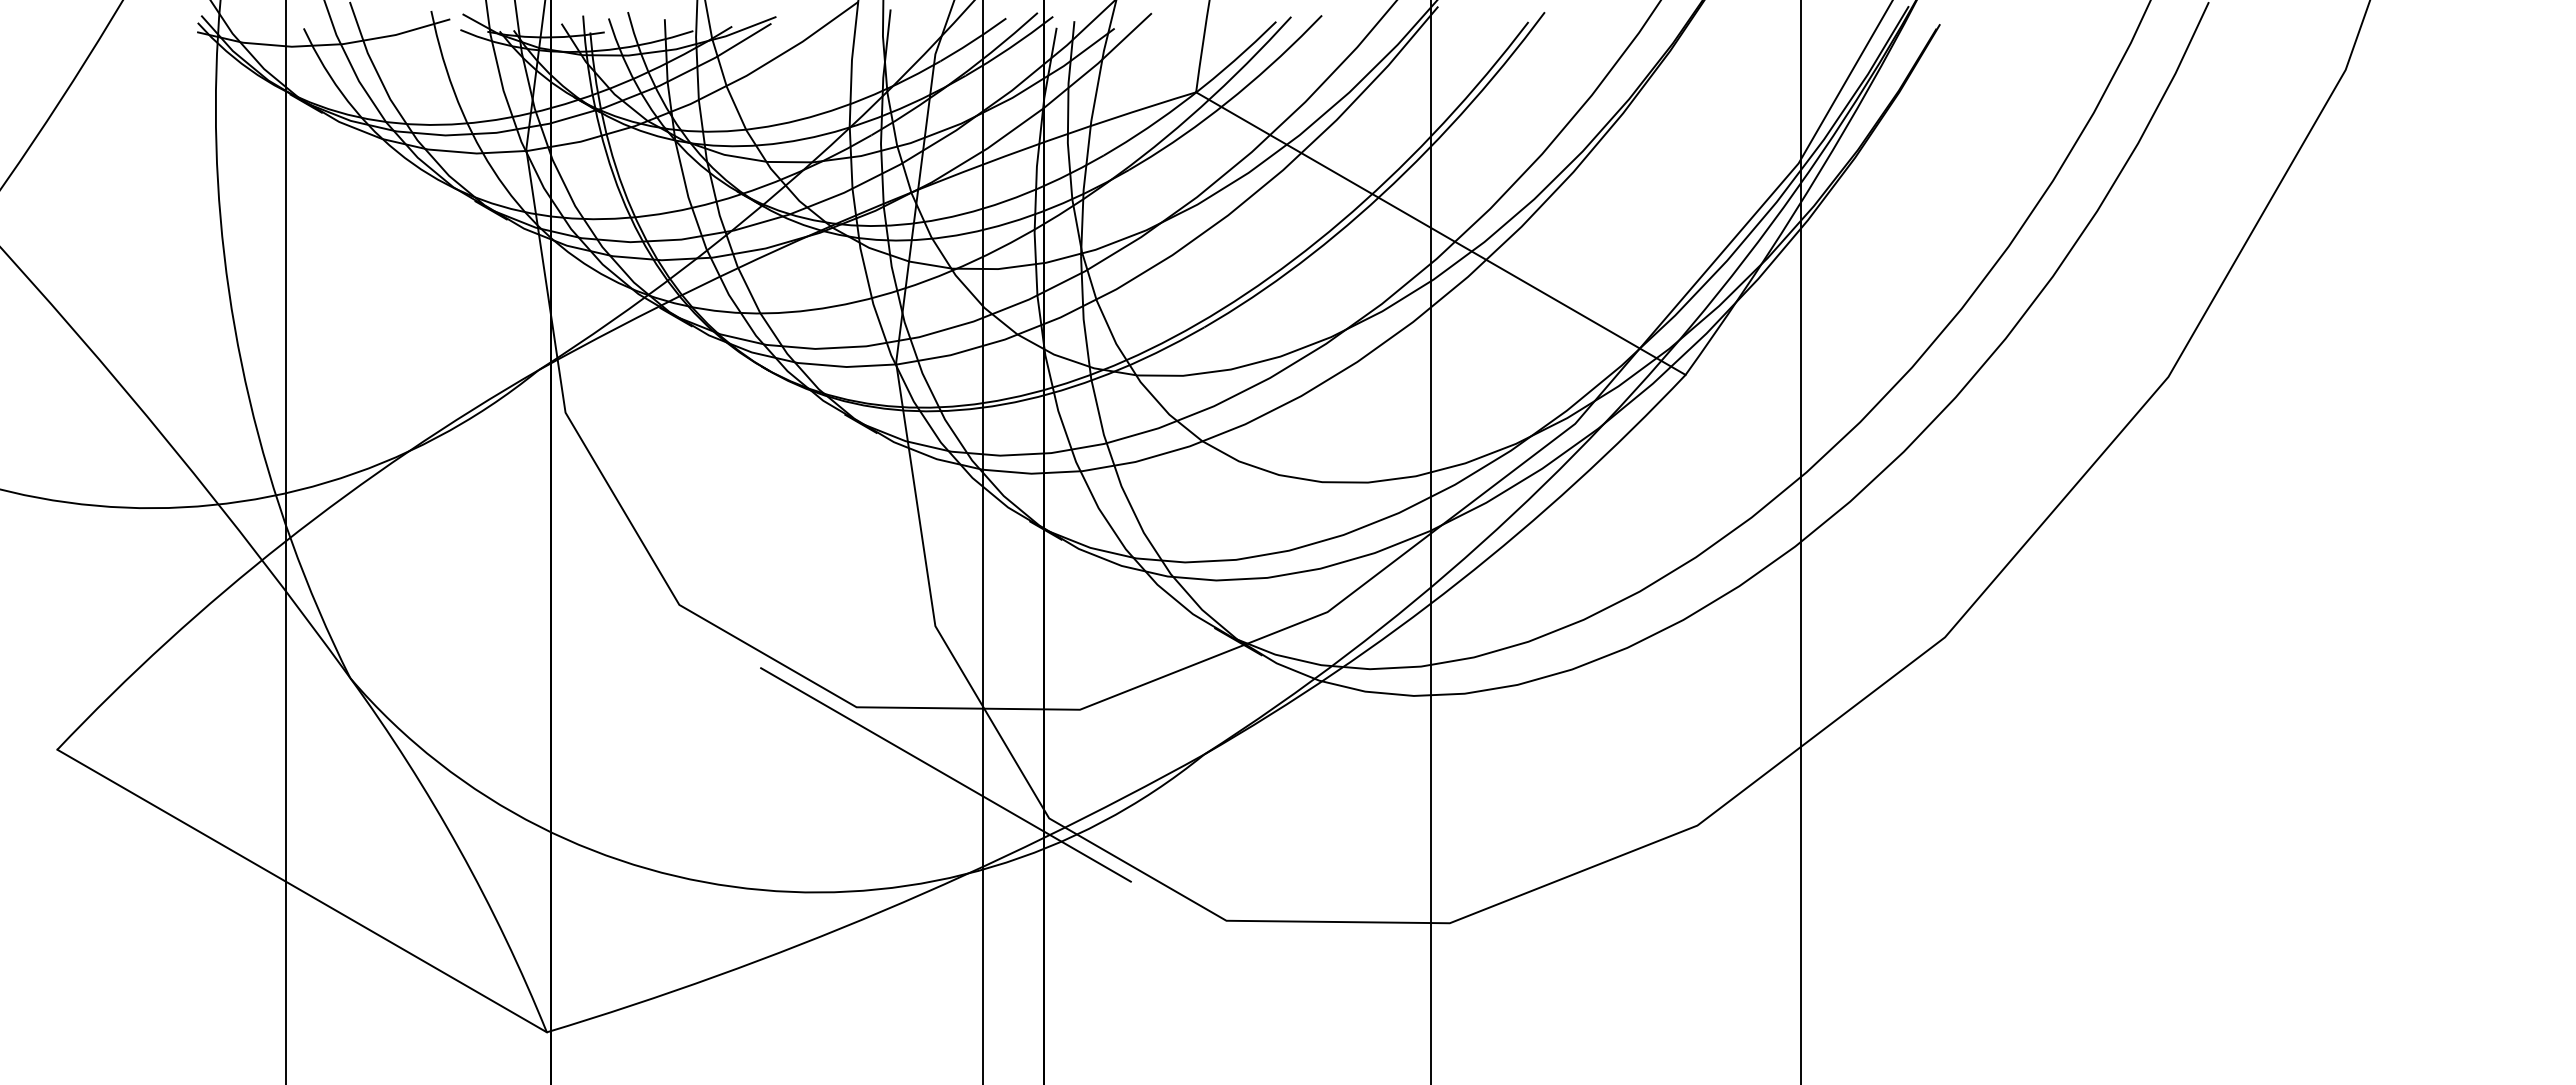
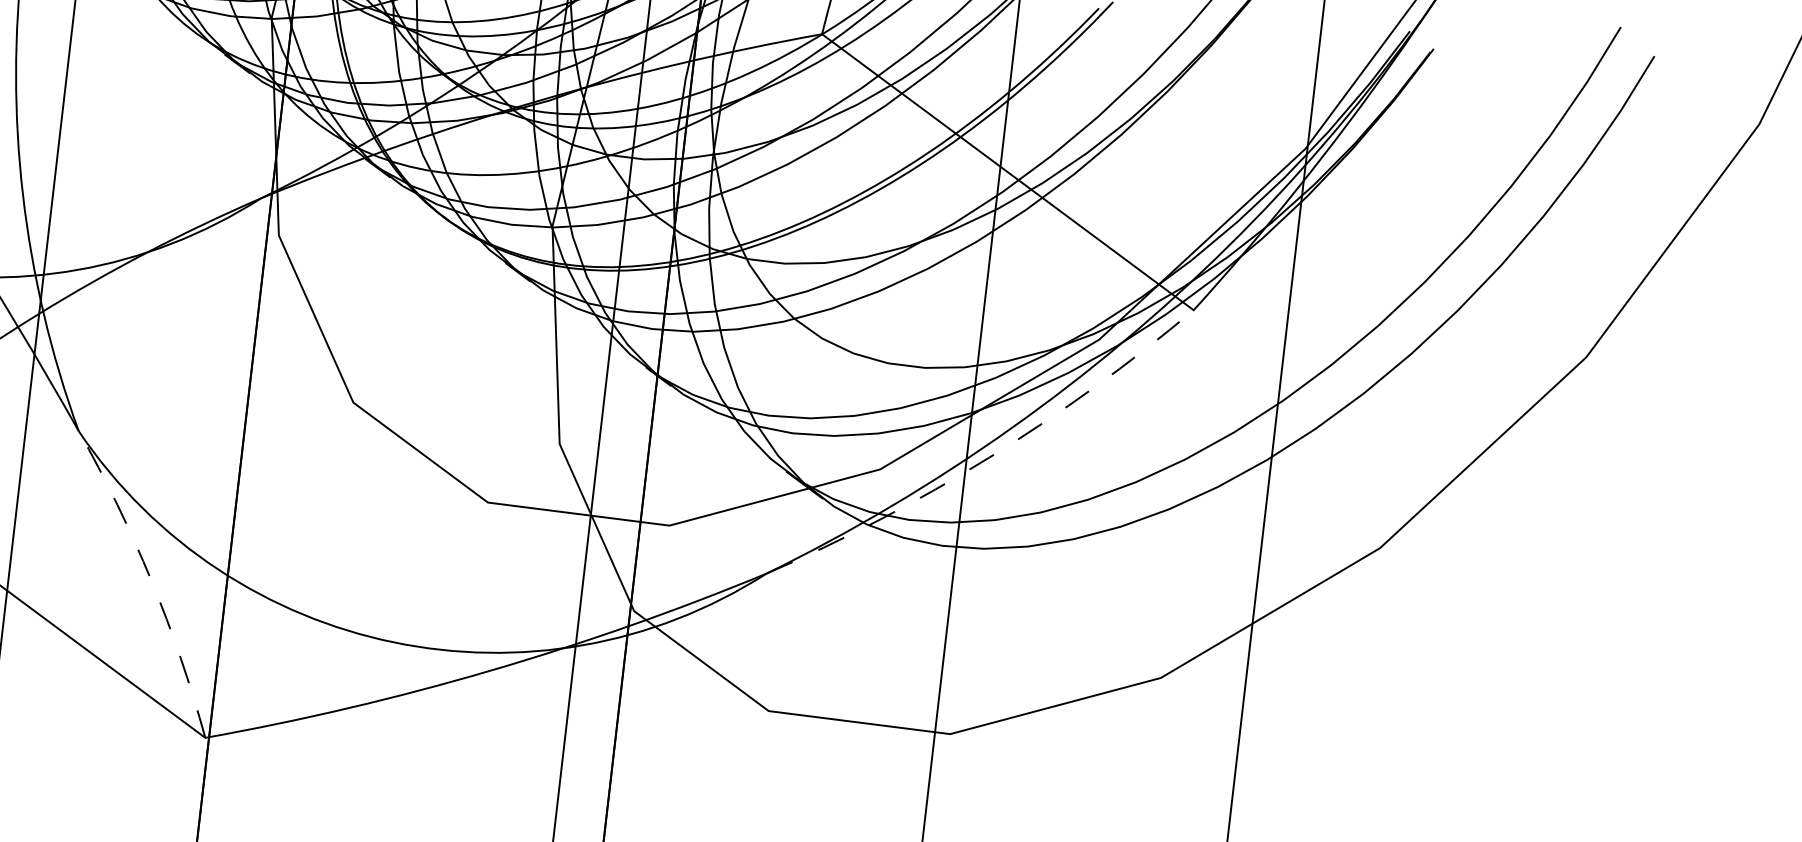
arc: (1458, 582) -> (989, 457), solid -> dashed
line: (945, 774) -> (553, 565), removed
arc: (459, 849) -> (151, 580), solid -> dashed

